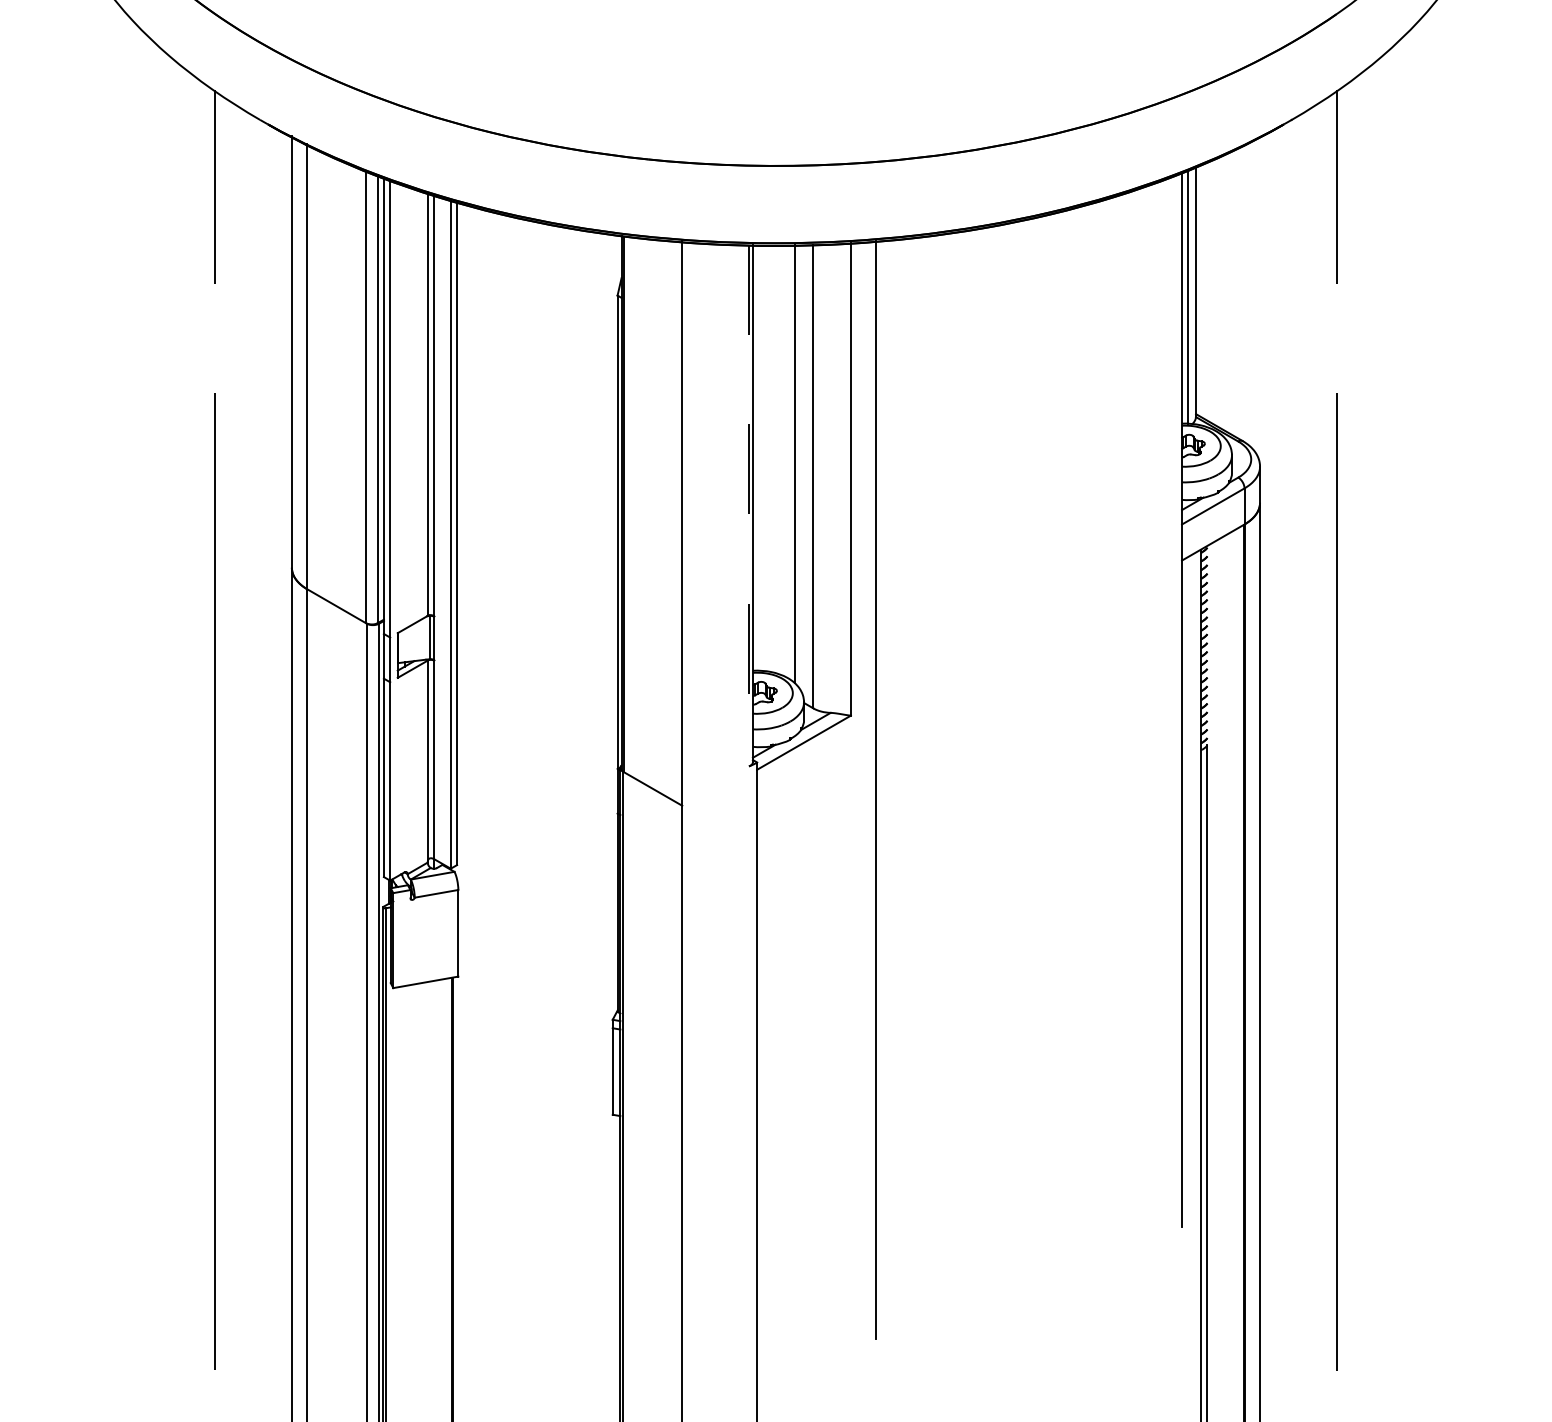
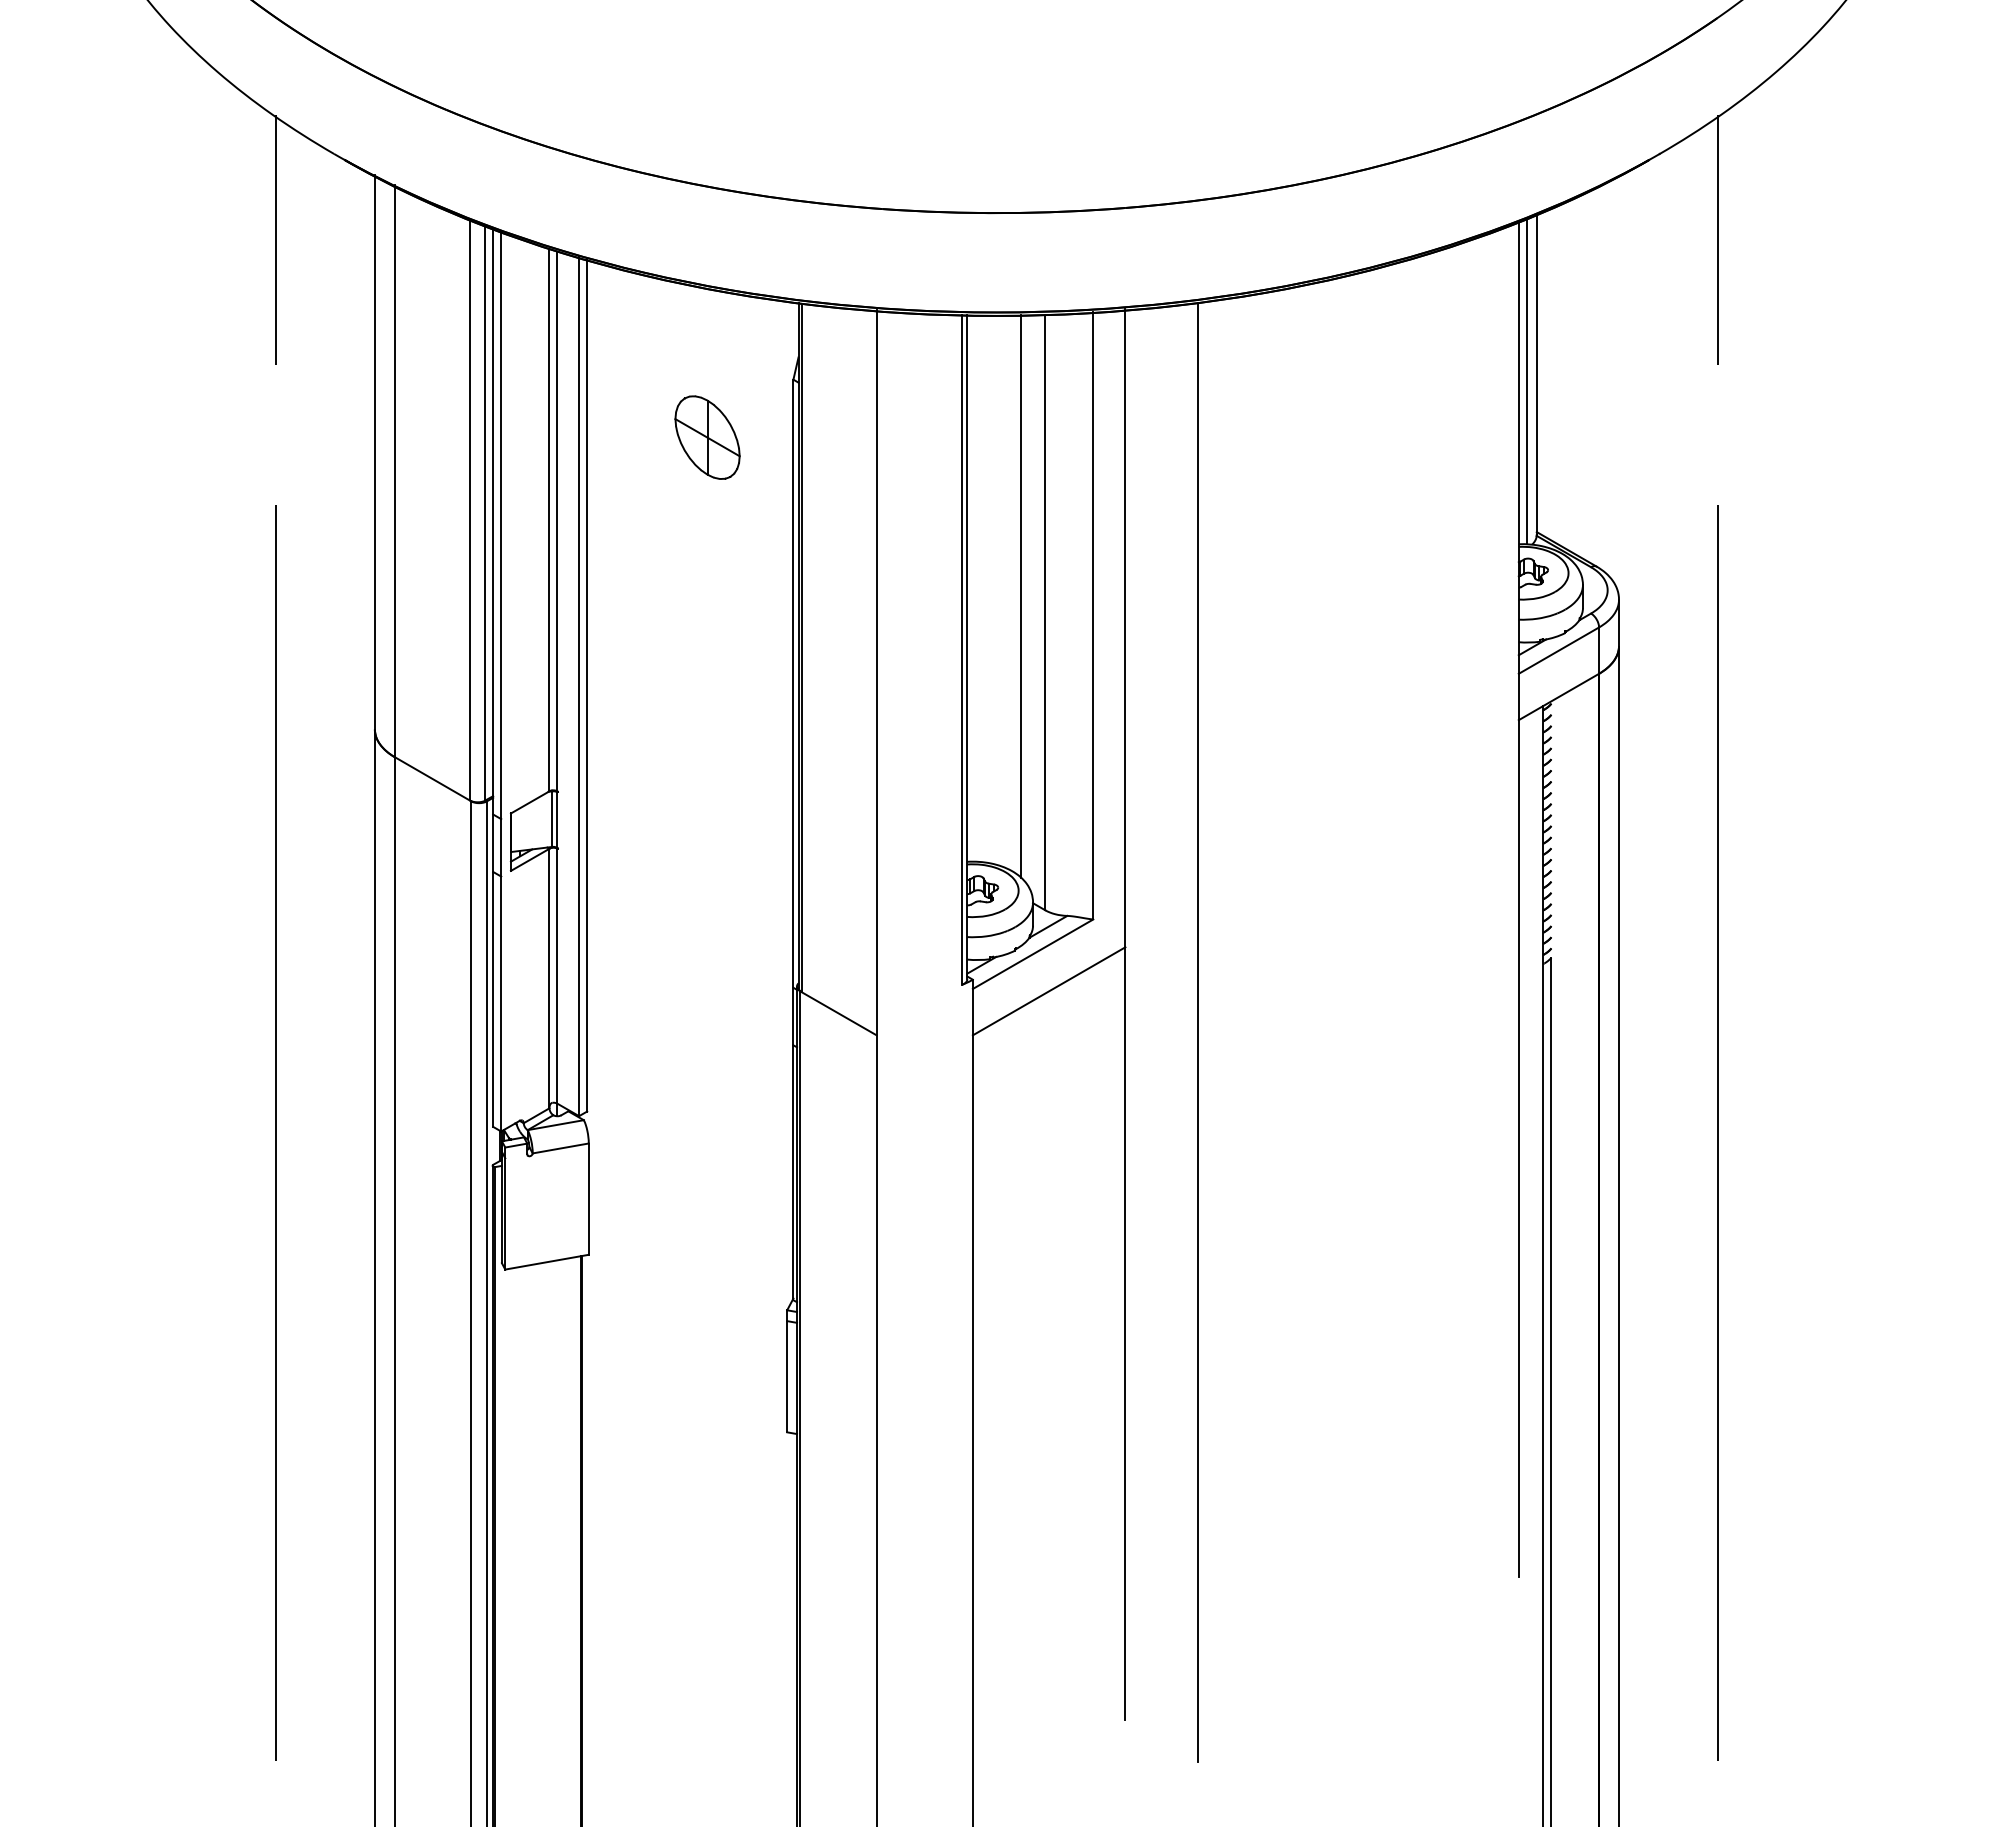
part: (550, 340) -> (707, 437), added
line: (749, 506) -> (962, 650), dashed -> solid
line: (816, 771) -> (1048, 991), added
line: (932, 803) -> (1197, 1032), added

